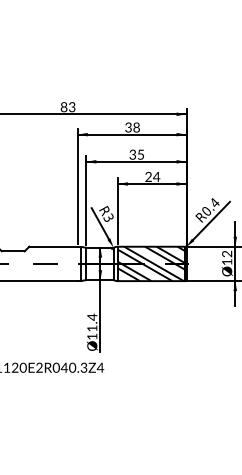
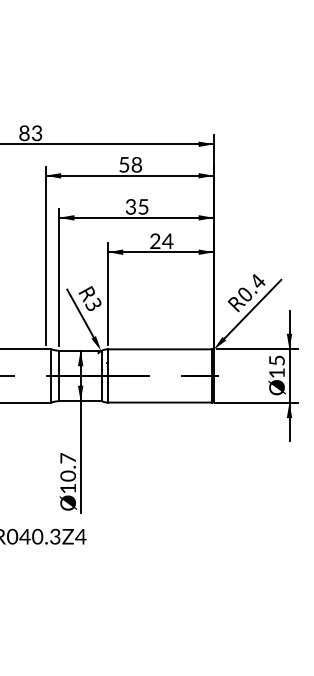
text: (128, 127) -> (124, 164), 38 -> 58
text: (227, 253) -> (277, 359), 12 -> 15
hatch: (151, 263) -> (159, 375), removed
text: (92, 322) -> (68, 466), 11.4 -> 10.7

